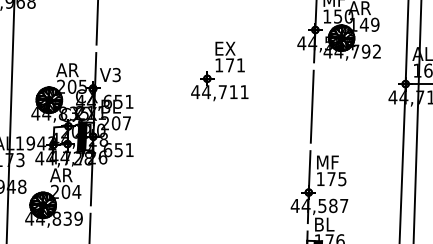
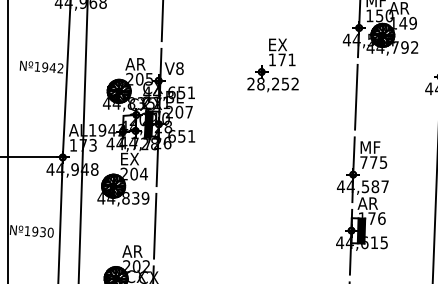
text: (116, 74) -> (179, 68), V3 -> V8
text: (219, 91) -> (272, 83), 44,711 -> 28,252
text: (60, 174) -> (129, 158), AR -> EX
text: (320, 179) -> (363, 162), 175 -> 775
text: (324, 224) -> (367, 203), BL -> AR

